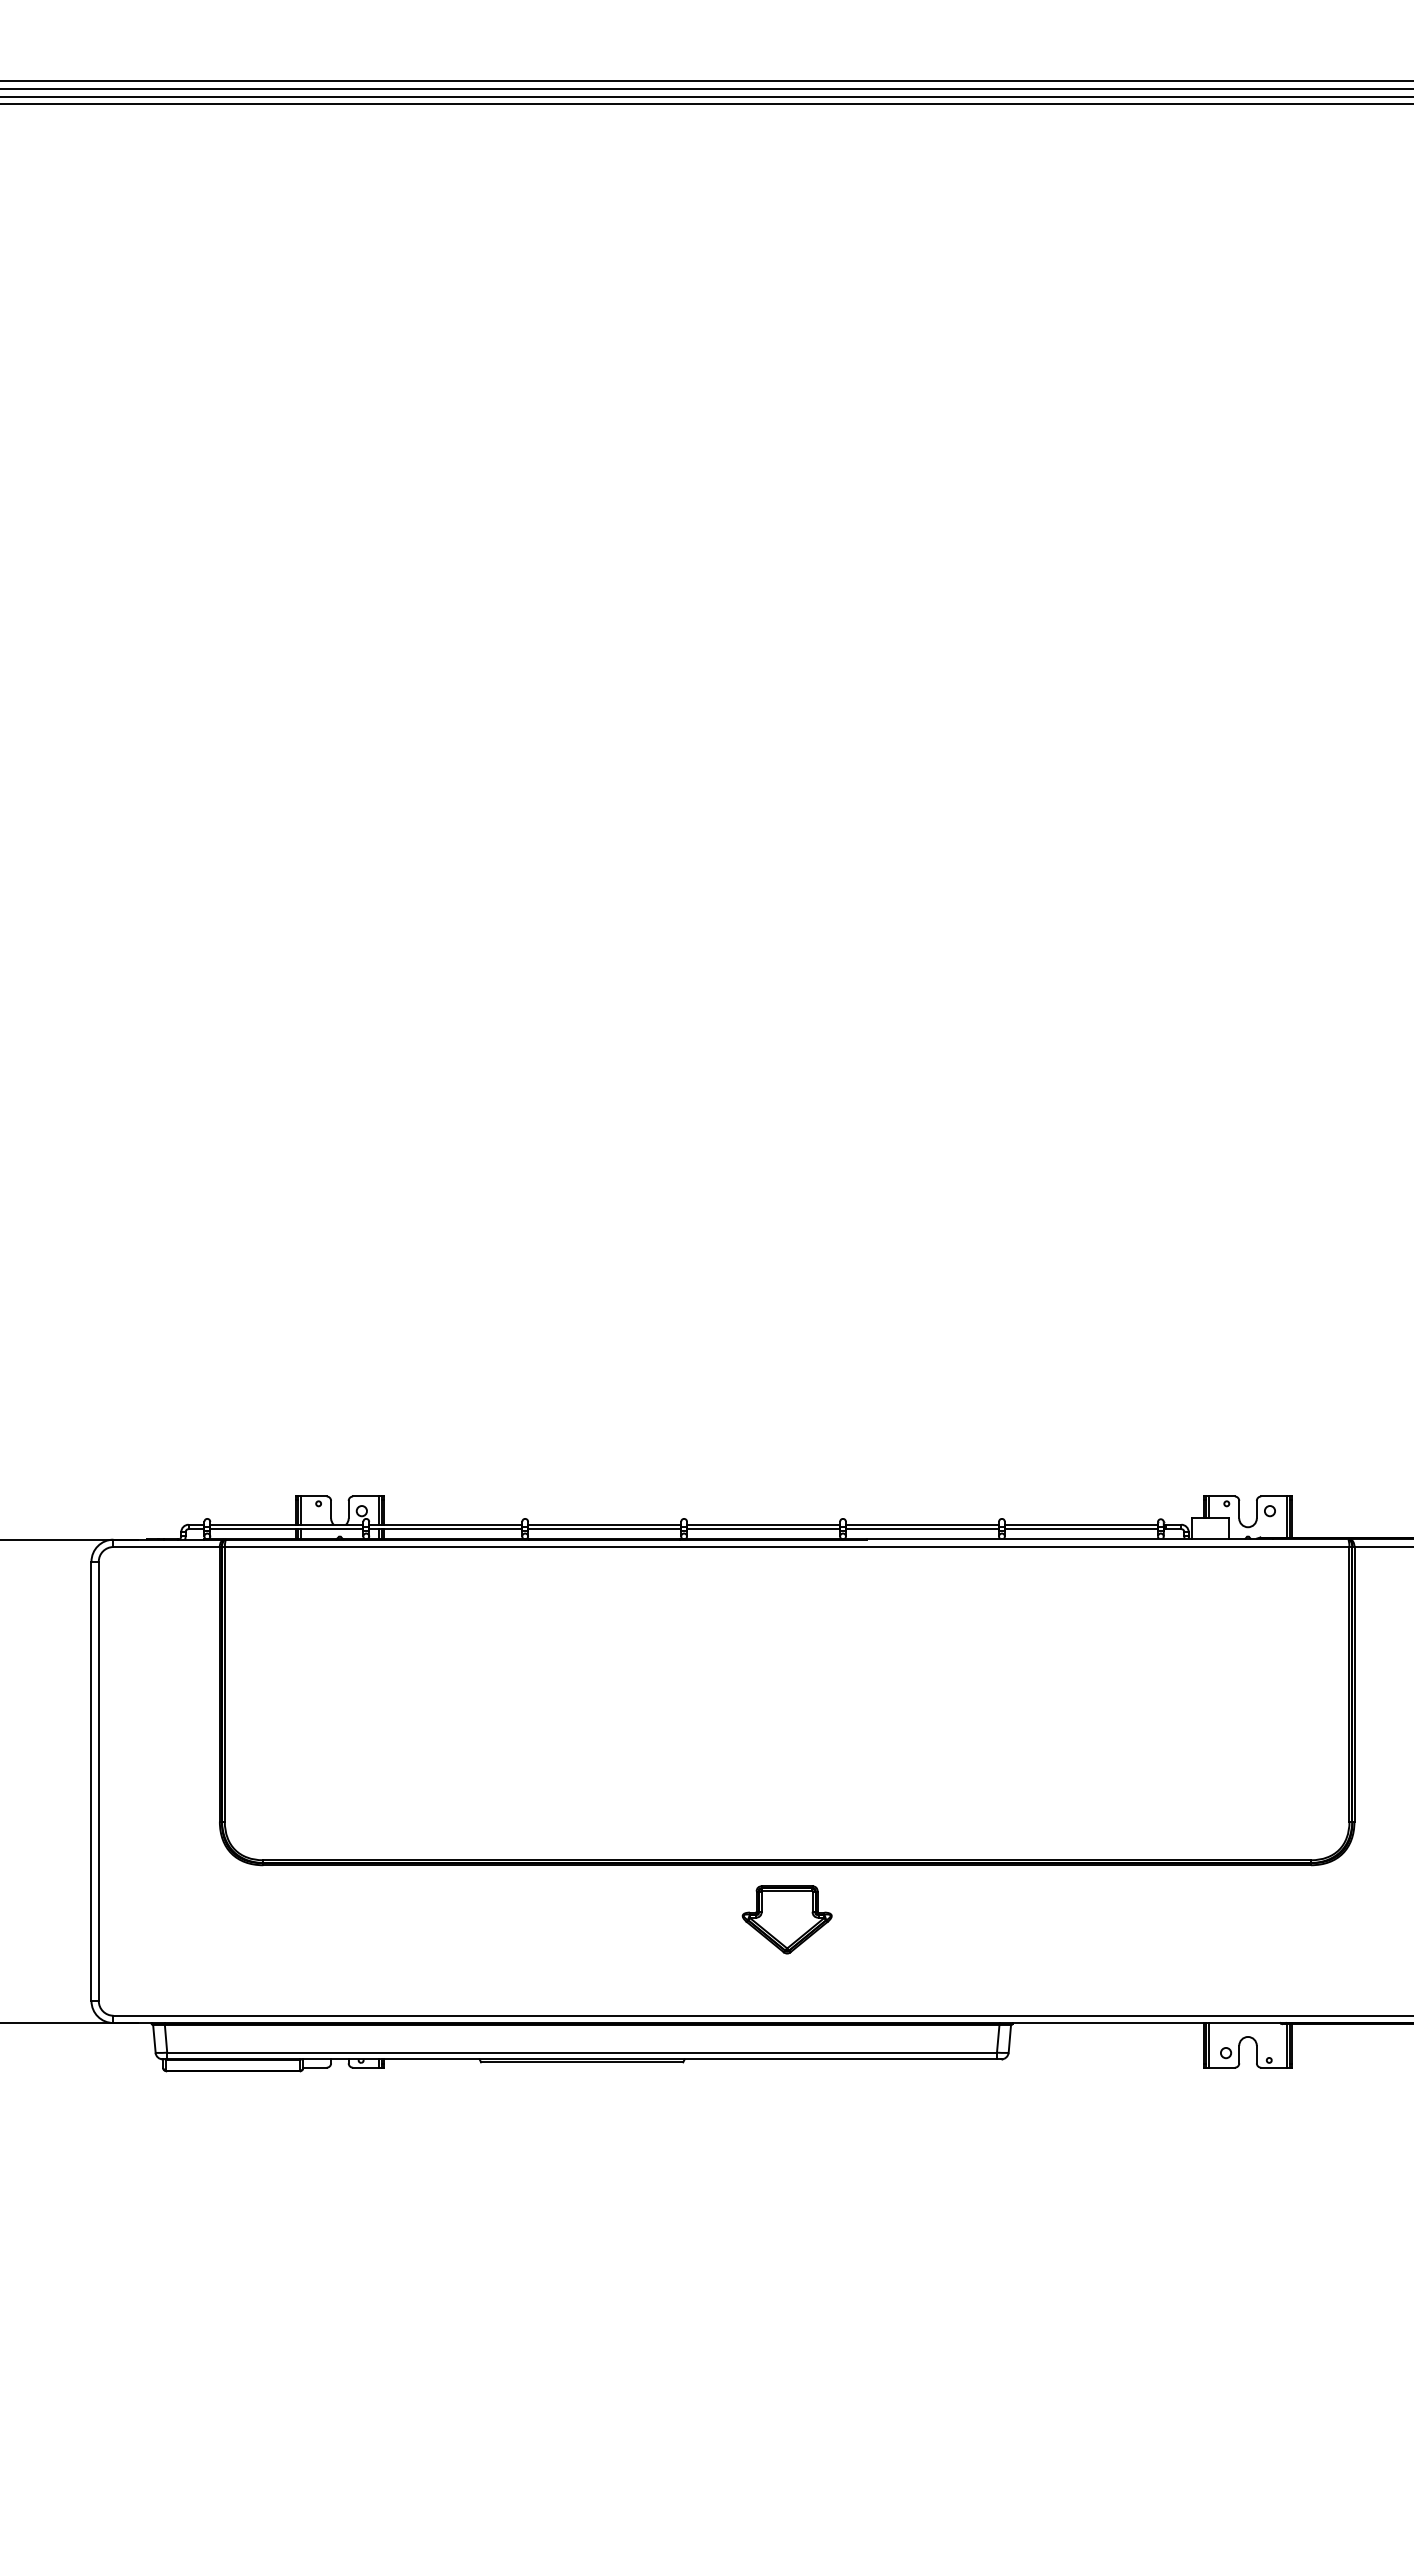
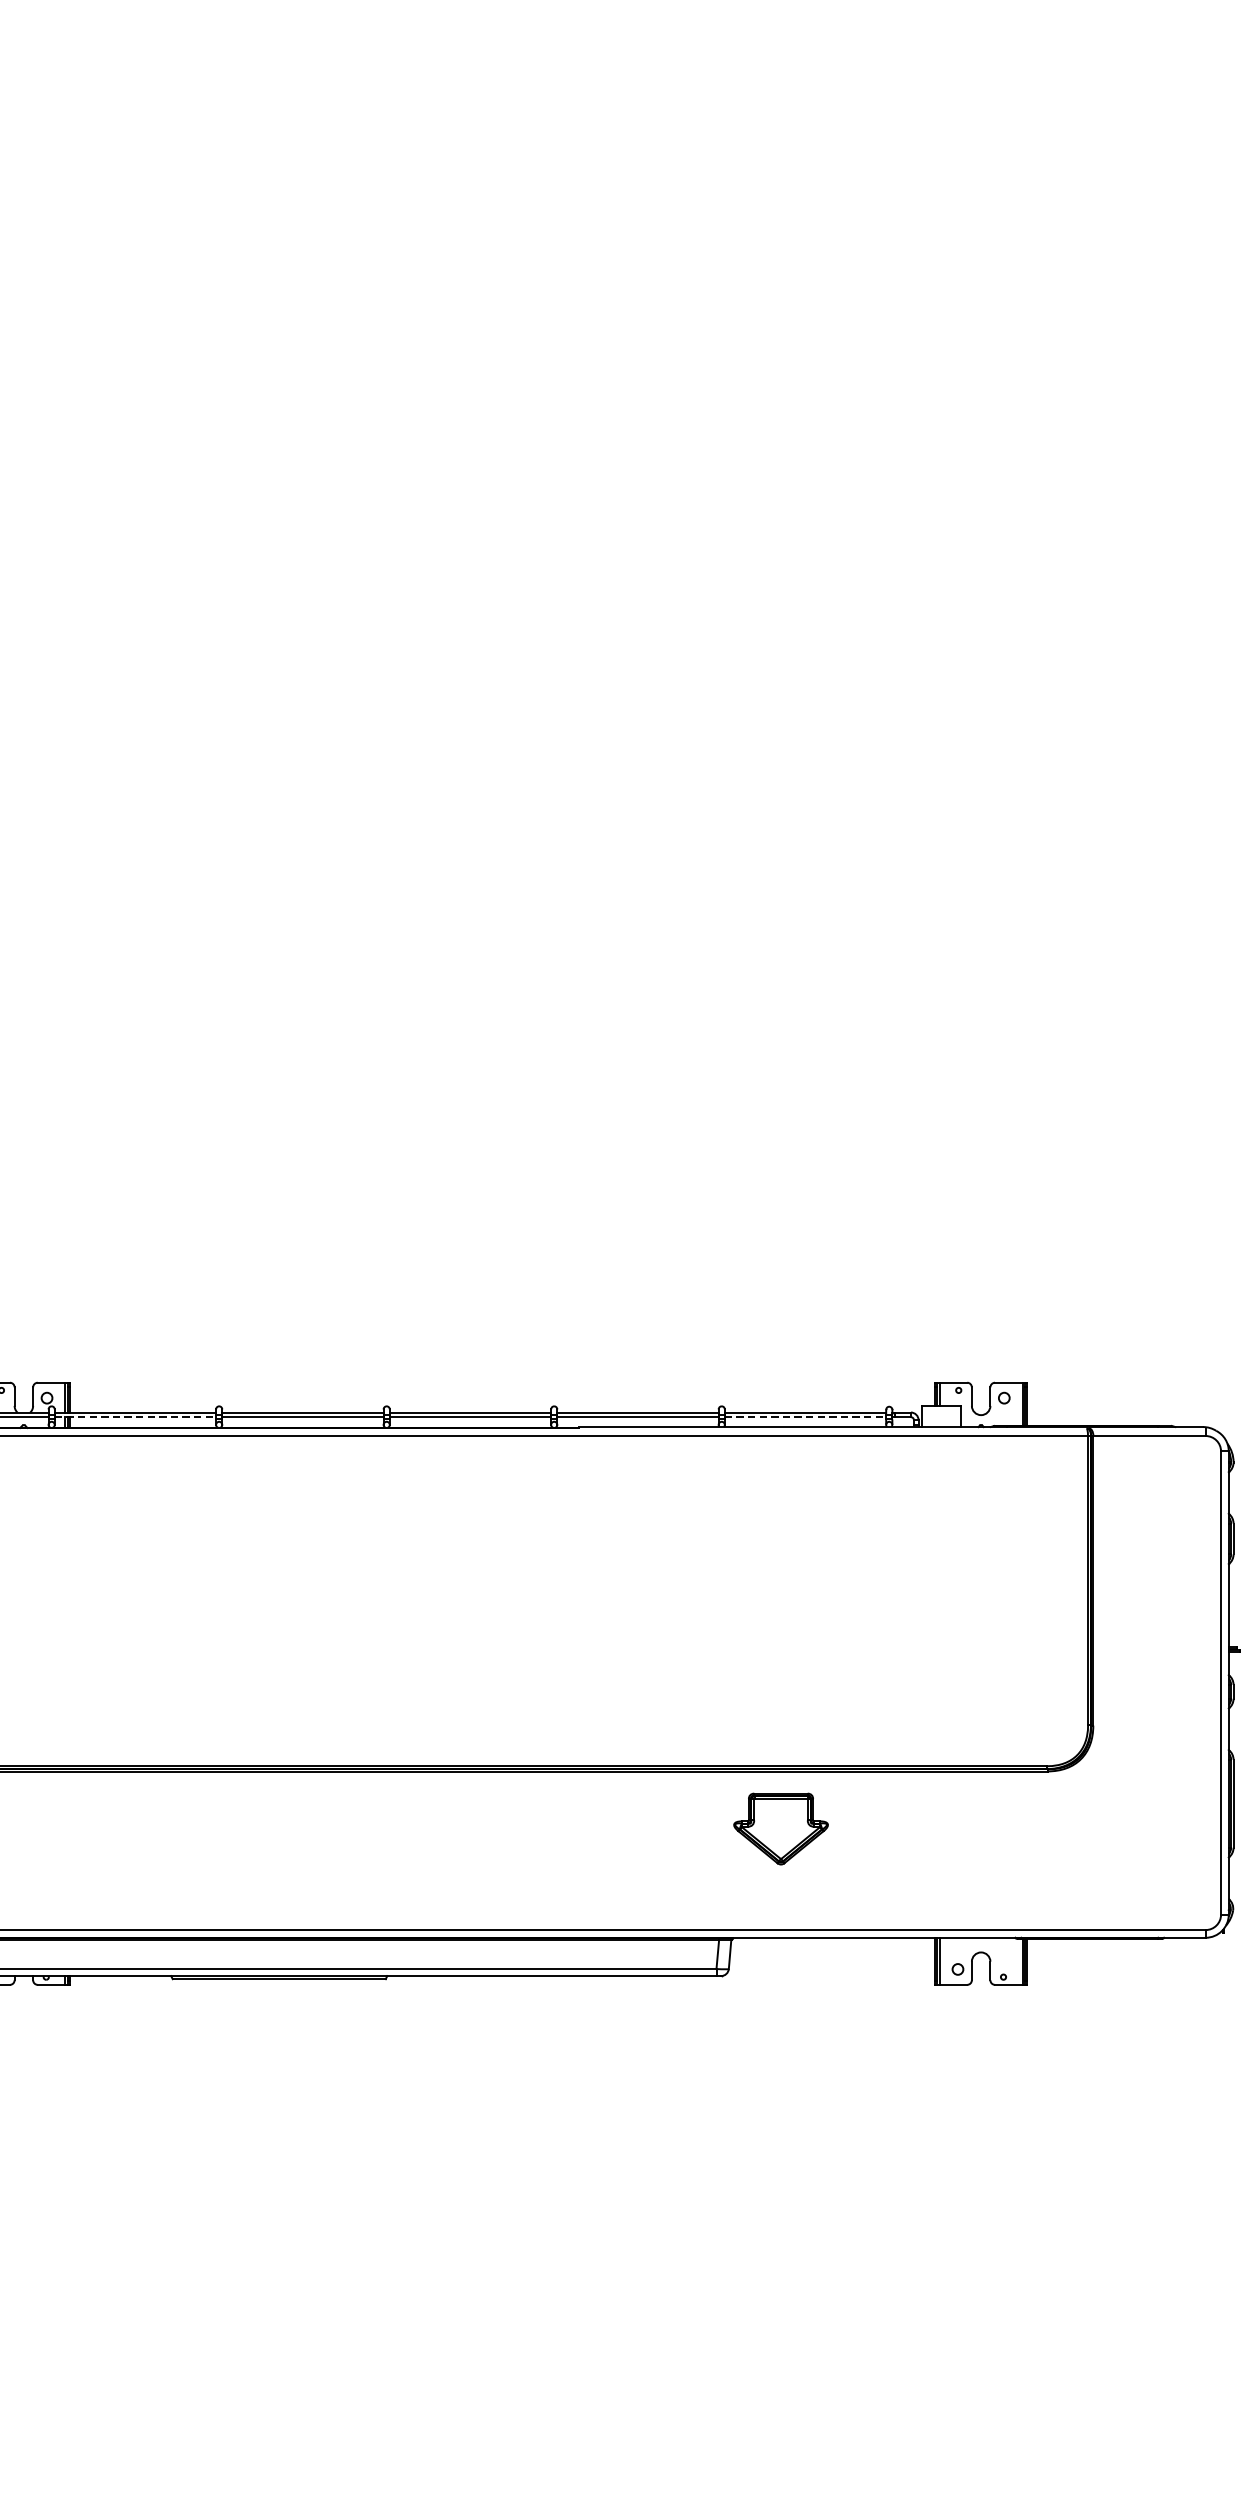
line: (445, 1529) -> (135, 1417), solid -> dashed
line: (1081, 1529) -> (805, 1417), solid -> dashed
part: (786, 1919) -> (780, 1828), moved

